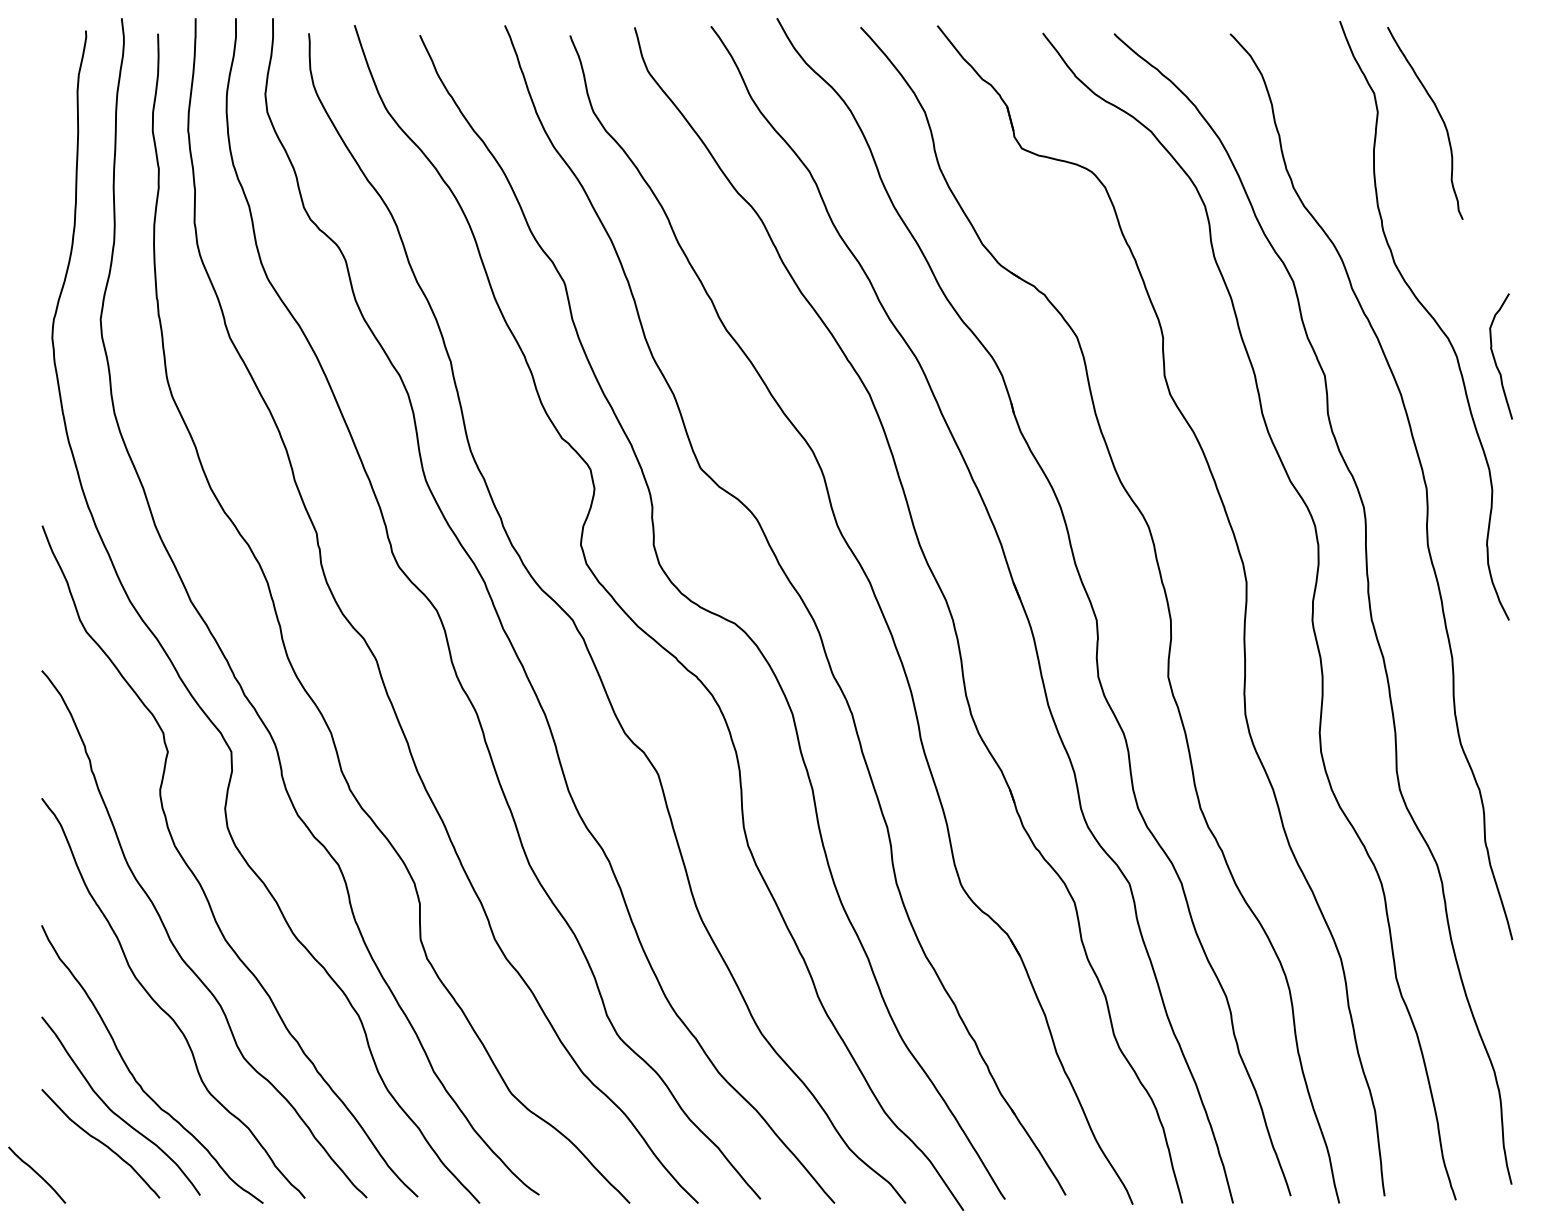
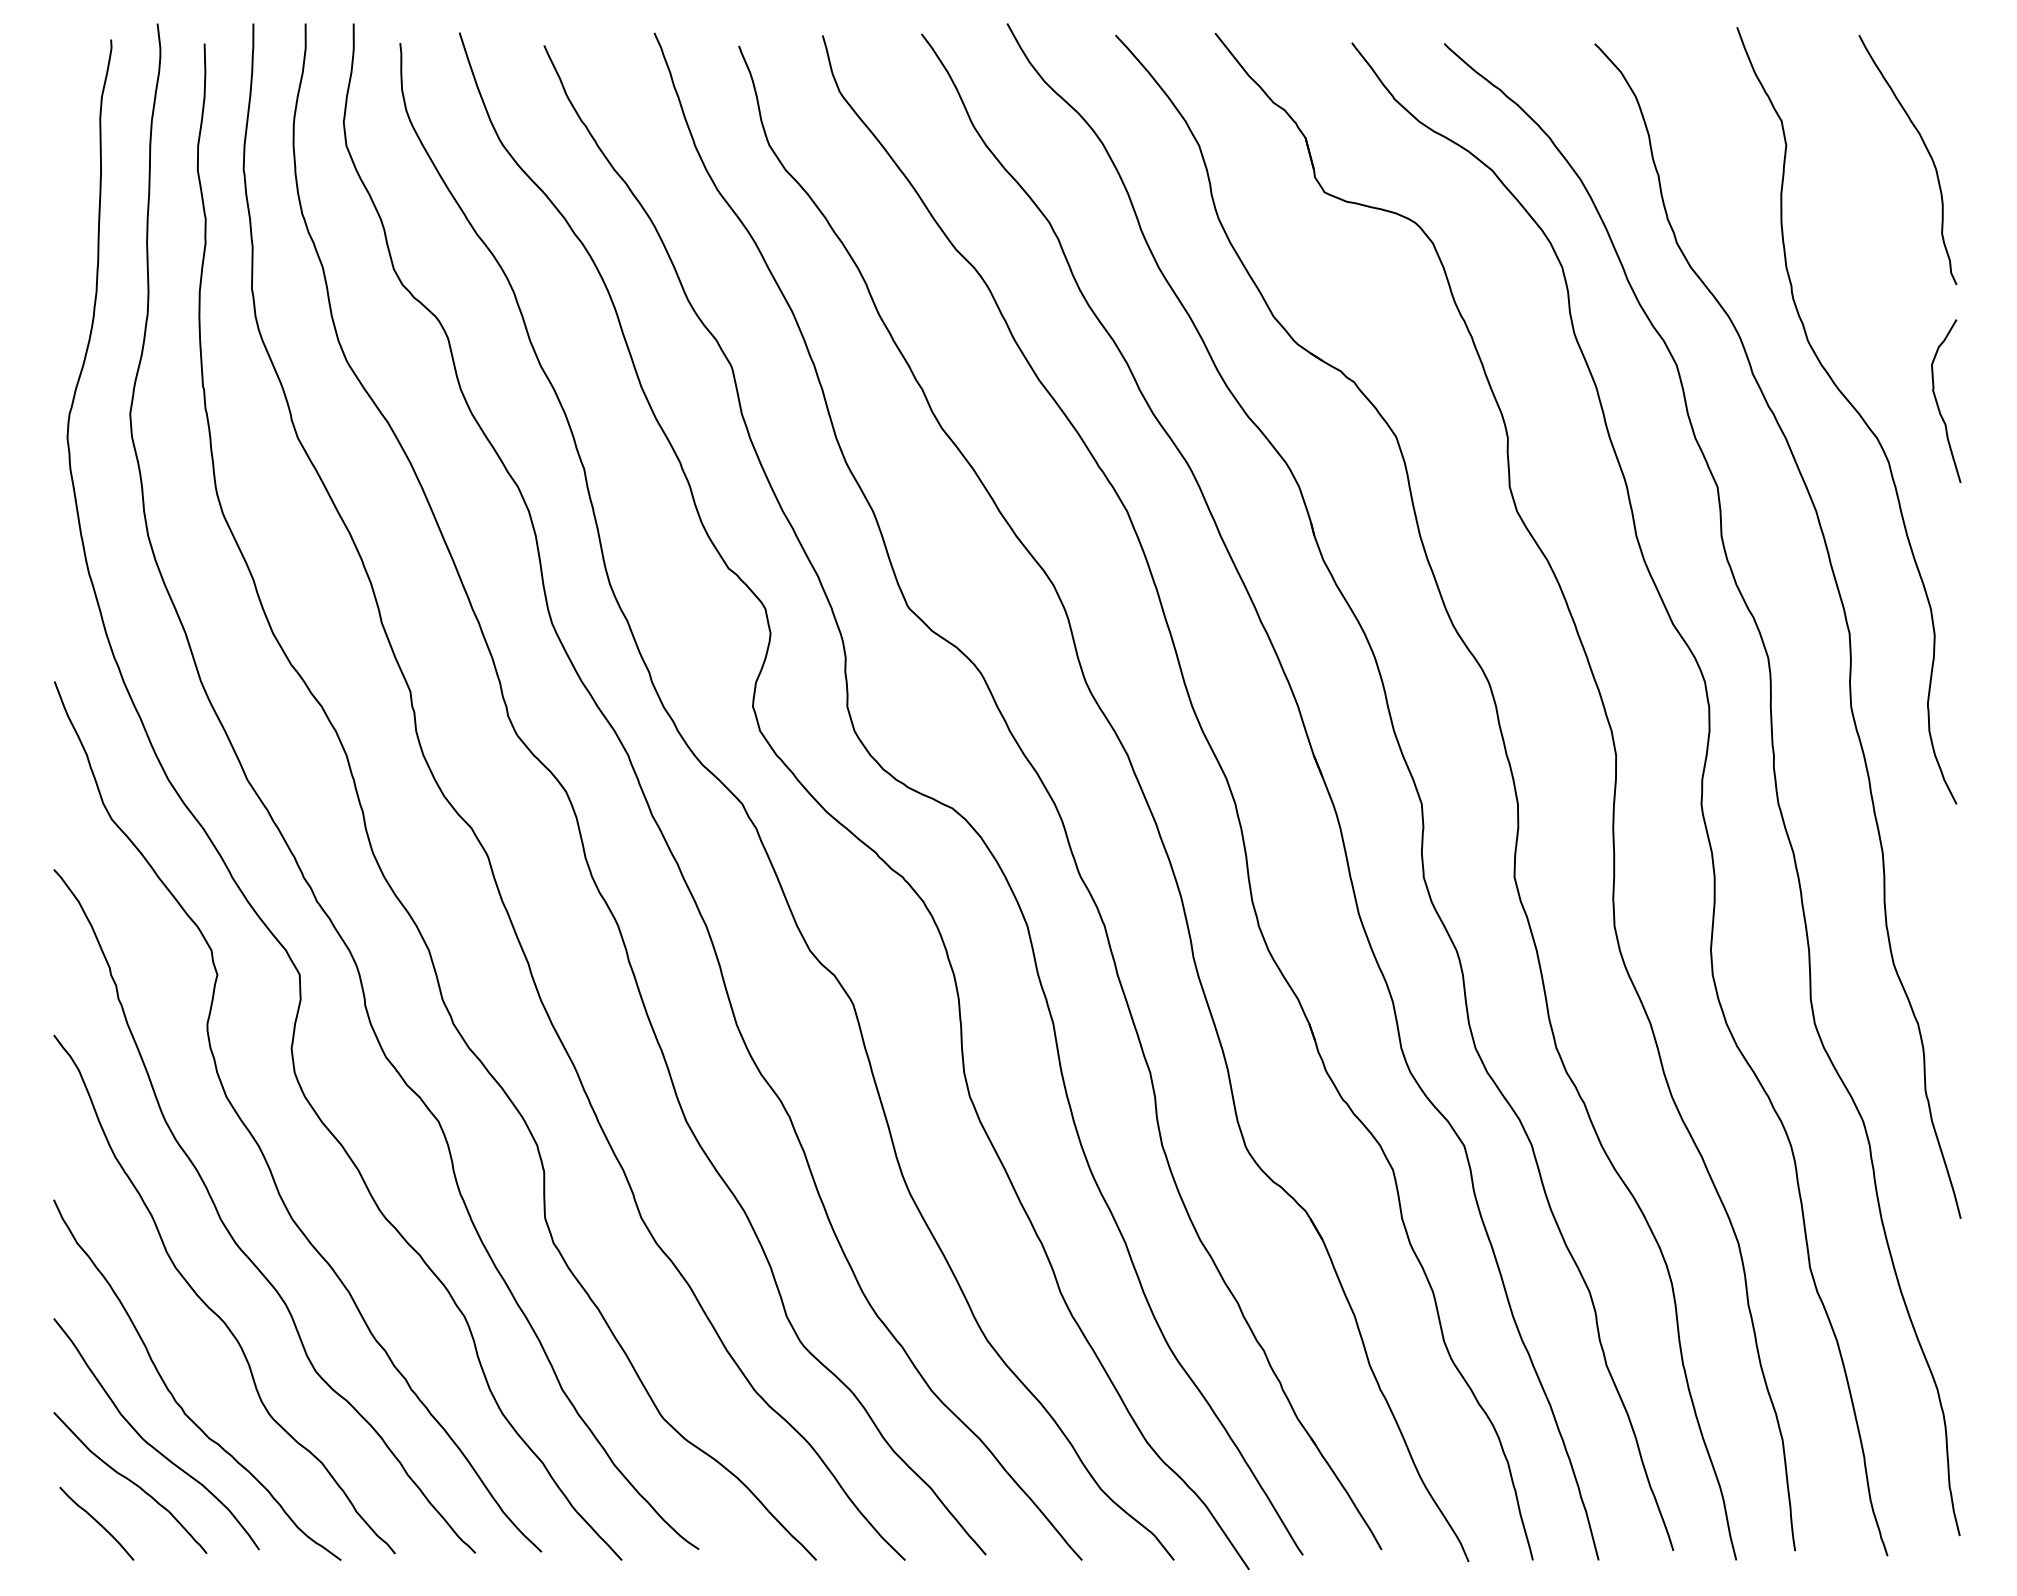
curve: (1439, 116) -> (1926, 150), moved
curve: (1495, 359) -> (1938, 404), moved
curve: (36, 1174) -> (96, 1522), moved

